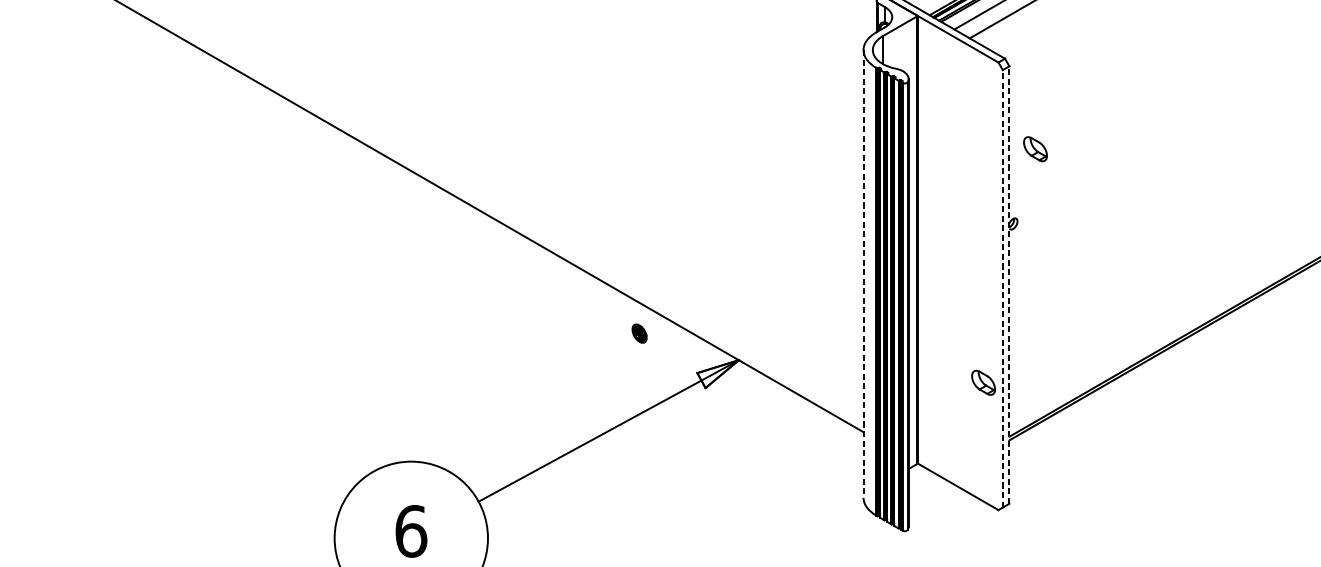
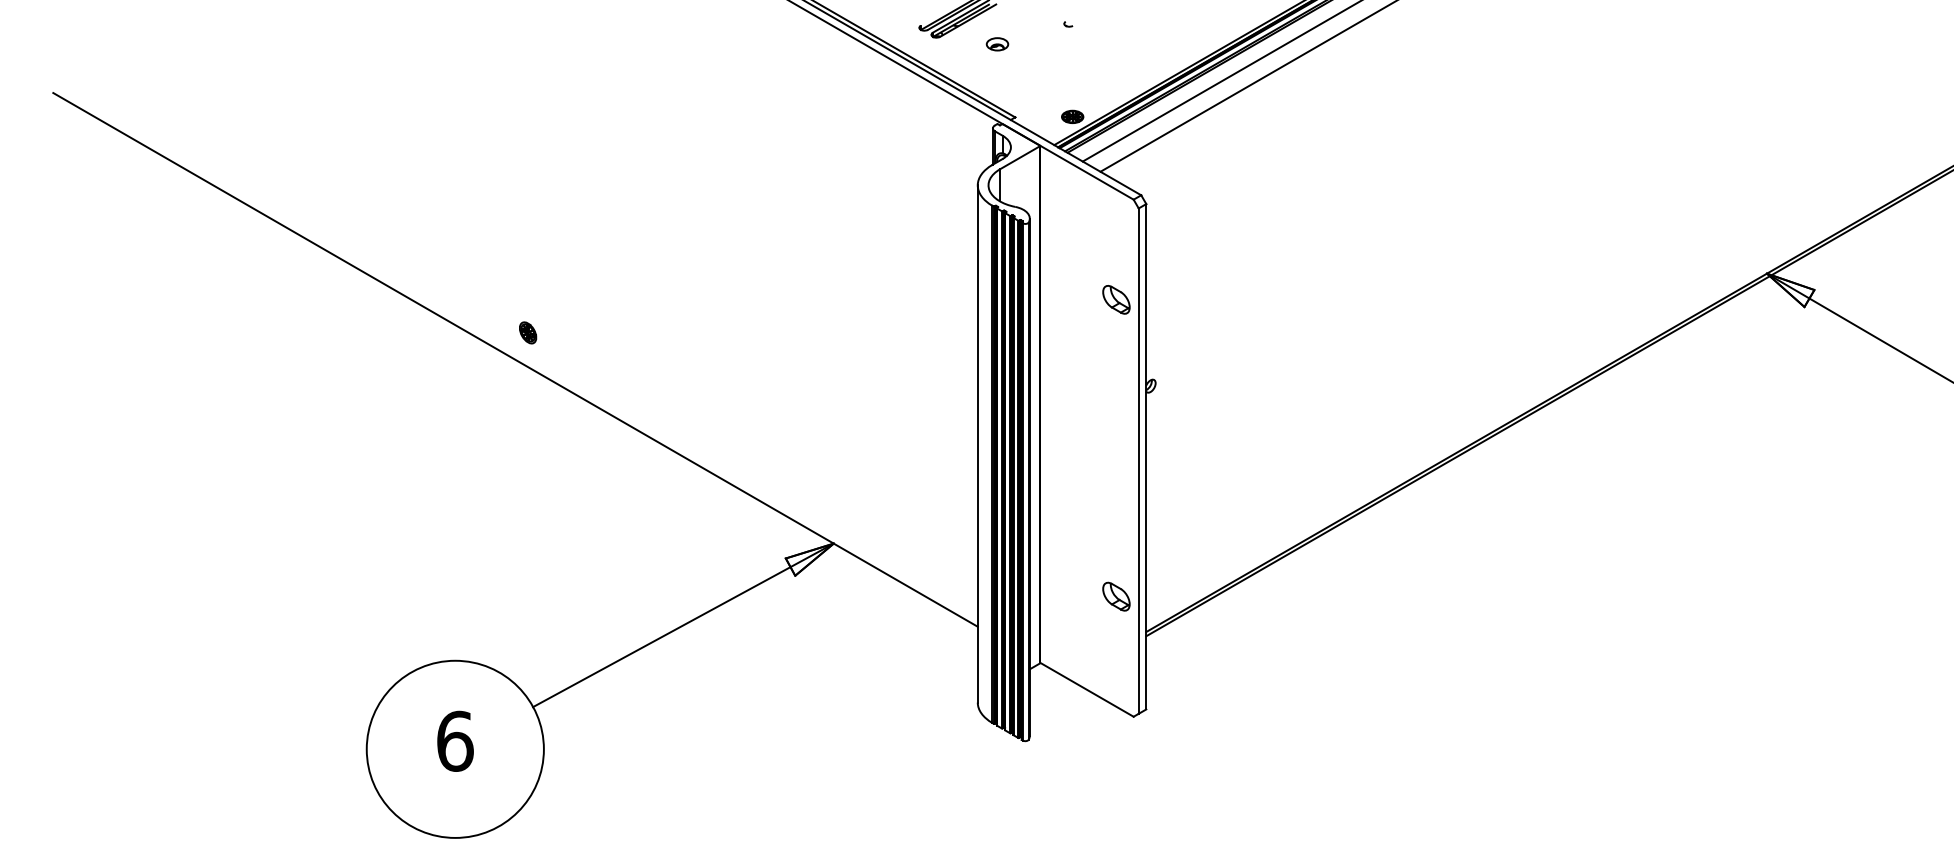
part: (1035, 148) -> (1116, 299), moved
line: (863, 273) -> (977, 443), dashed -> solid
line: (1009, 284) -> (1146, 456), dashed -> solid
line: (1002, 289) -> (1138, 461), dashed -> solid
part: (639, 333) -> (528, 332), moved
part: (983, 382) -> (1116, 596), moved

